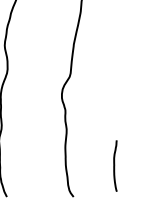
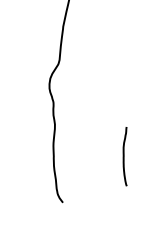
curve: (115, 165) -> (125, 155), moved

